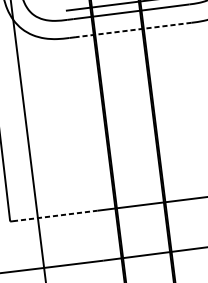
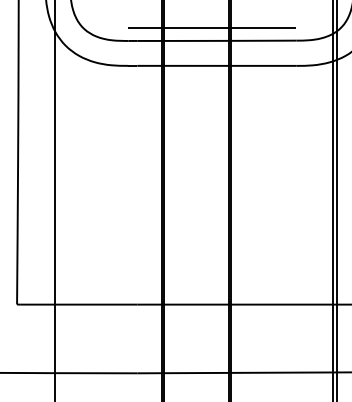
line: (133, 29) -> (216, 65), dashed -> solid
line: (55, 215) -> (79, 304), dashed -> solid

